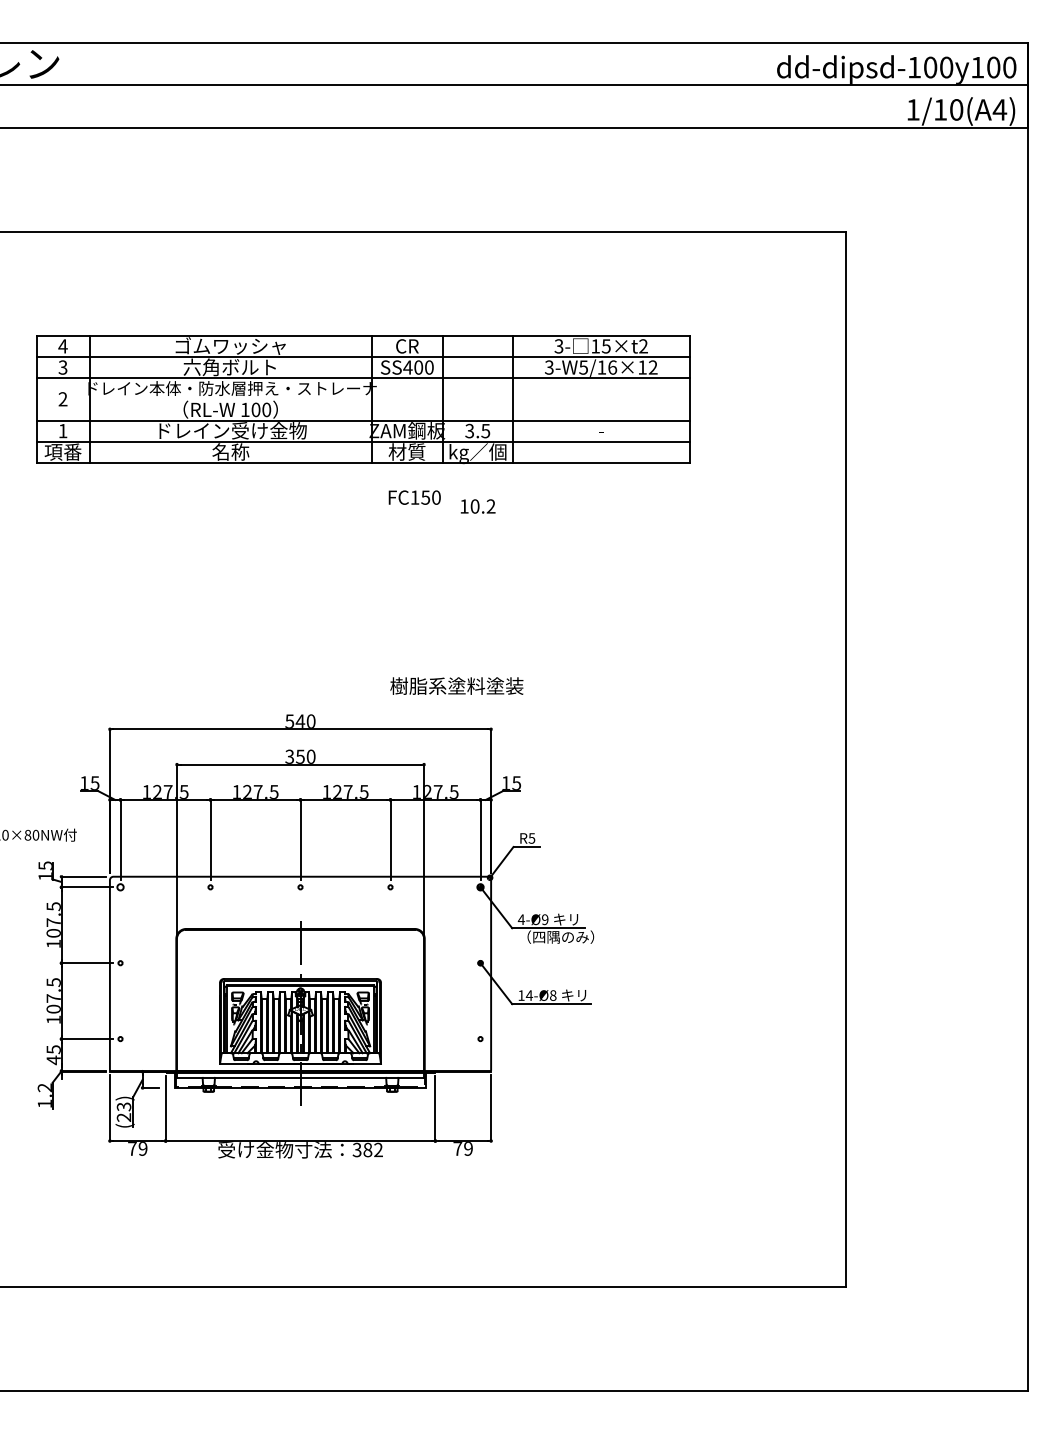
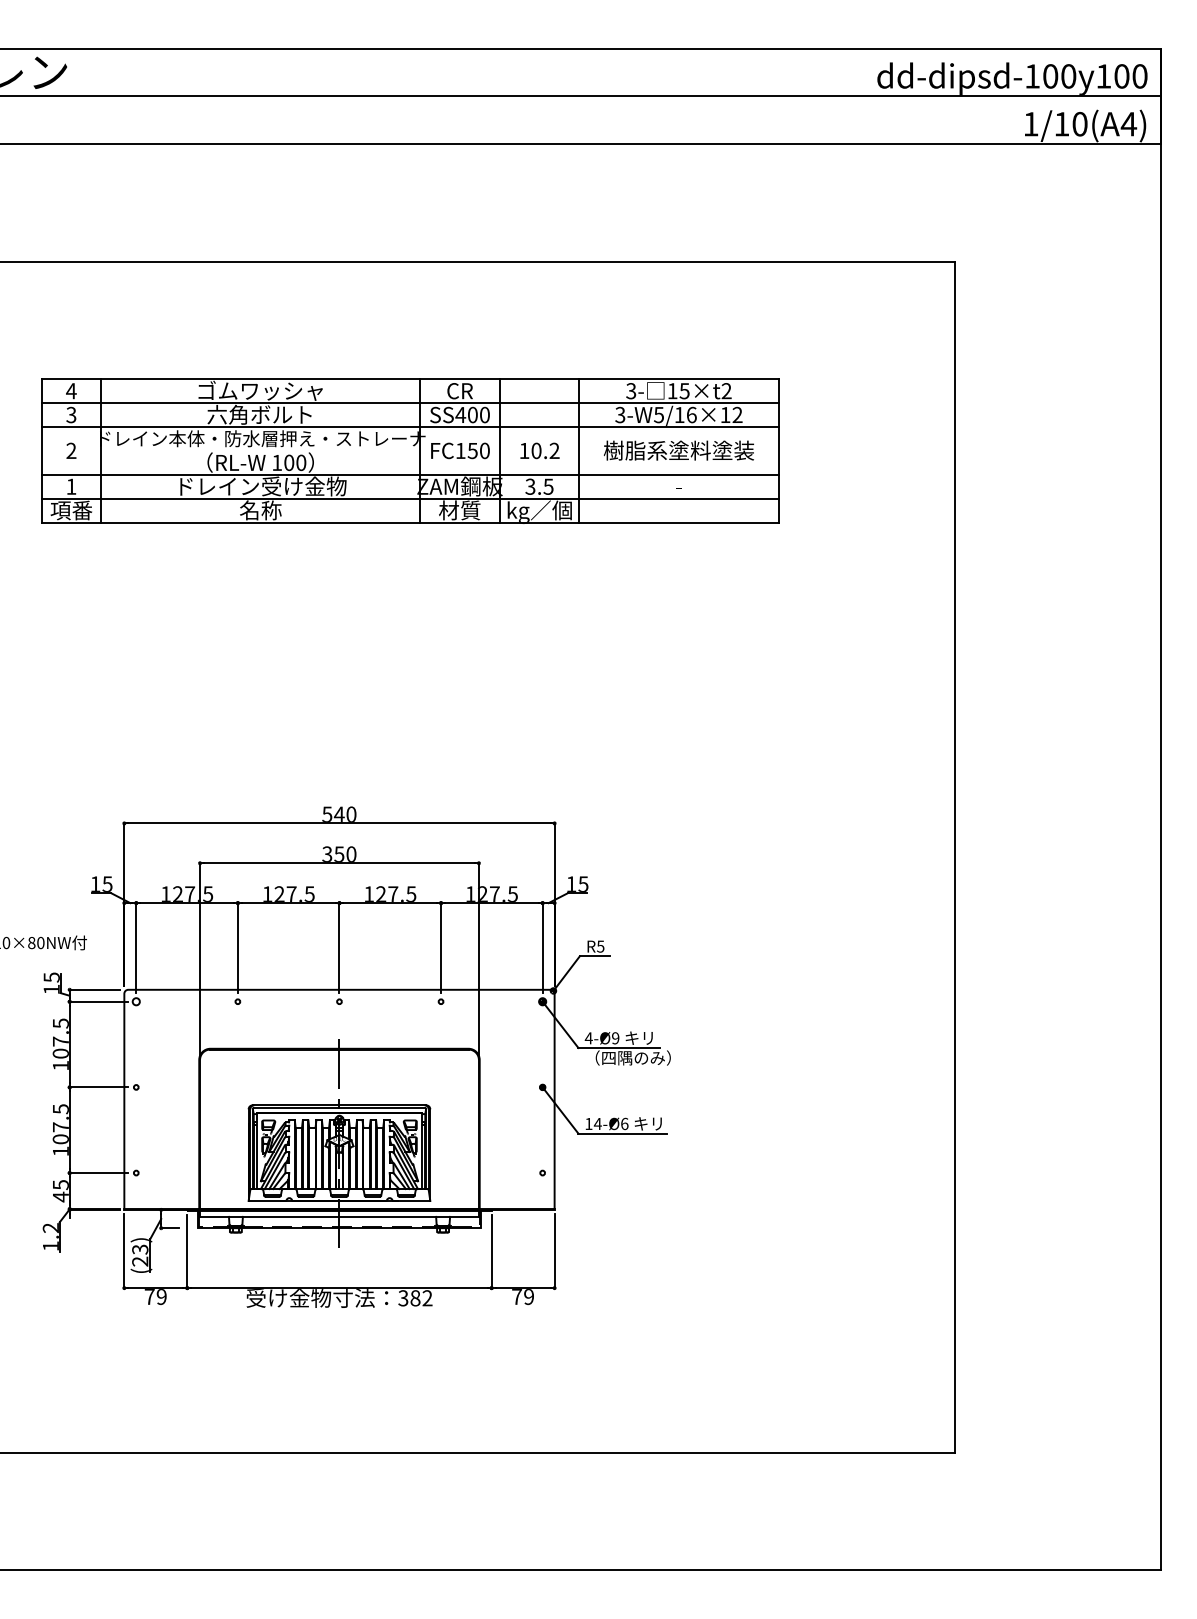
text: (414, 497) -> (460, 450), moved
text: (477, 506) -> (539, 450), moved
text: (456, 685) -> (678, 450), moved
text: (553, 995) -> (624, 1123), 14-Ø8 -> 14-Ø6

